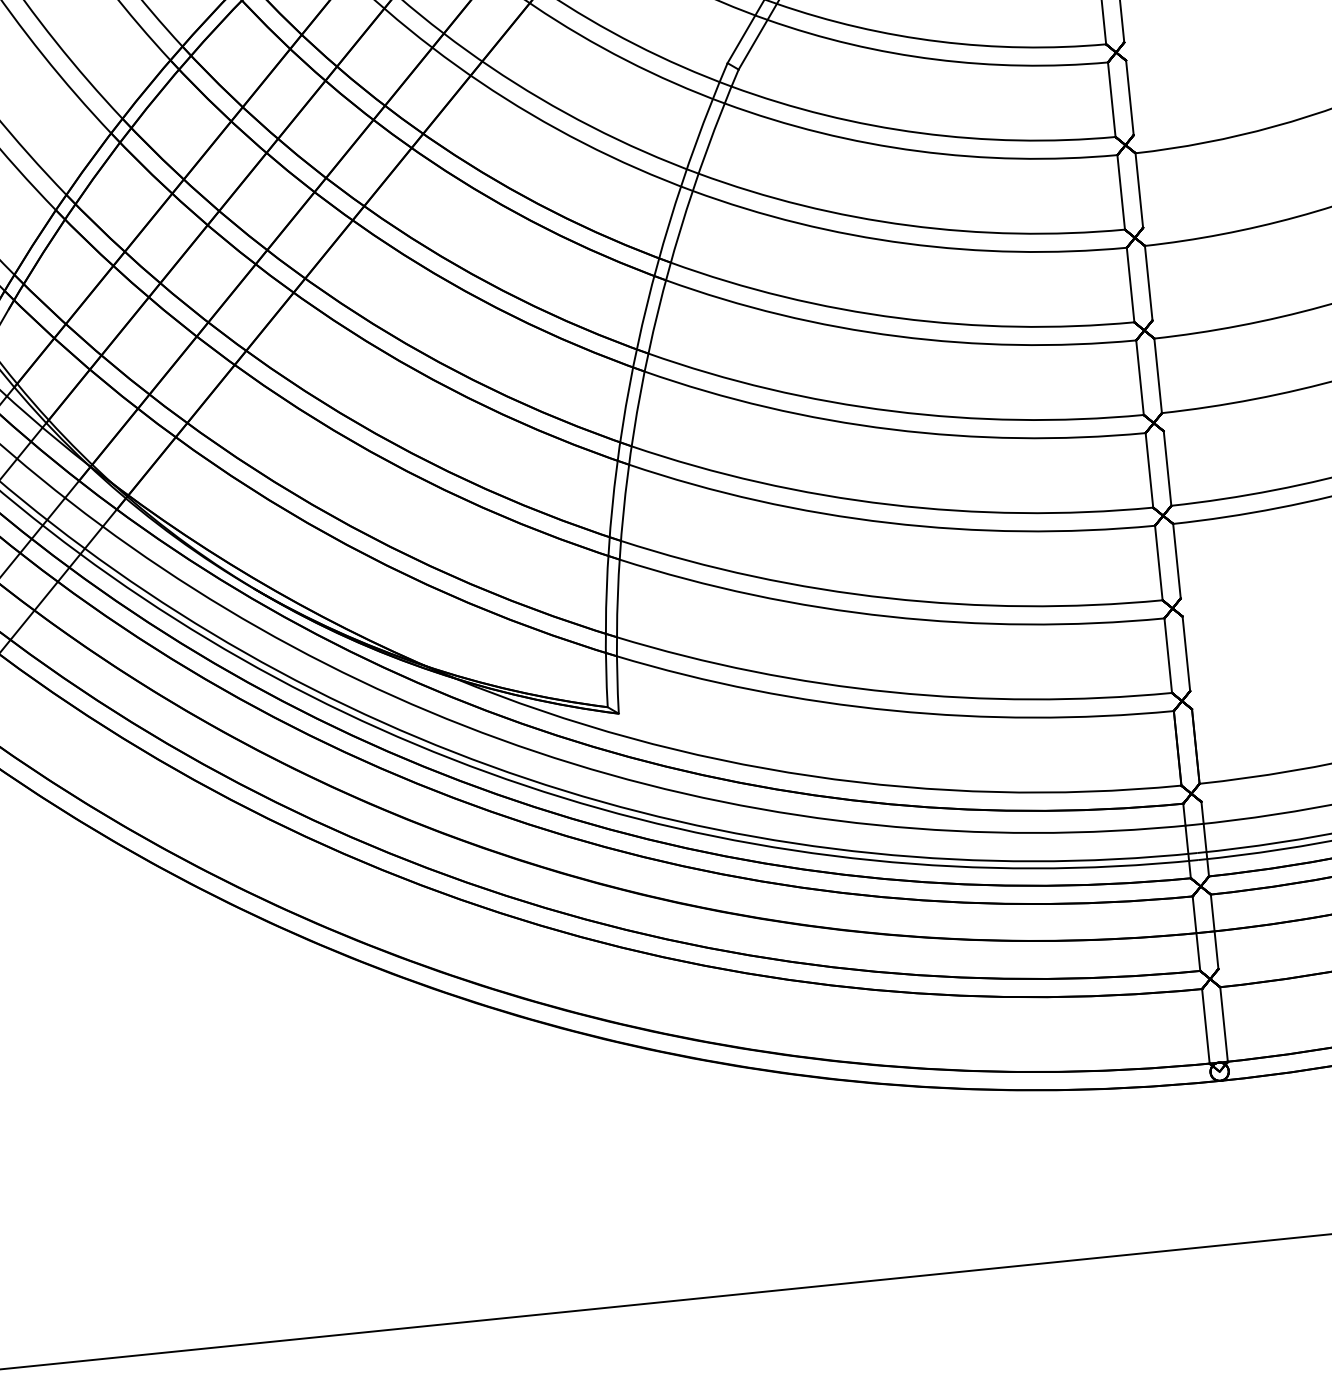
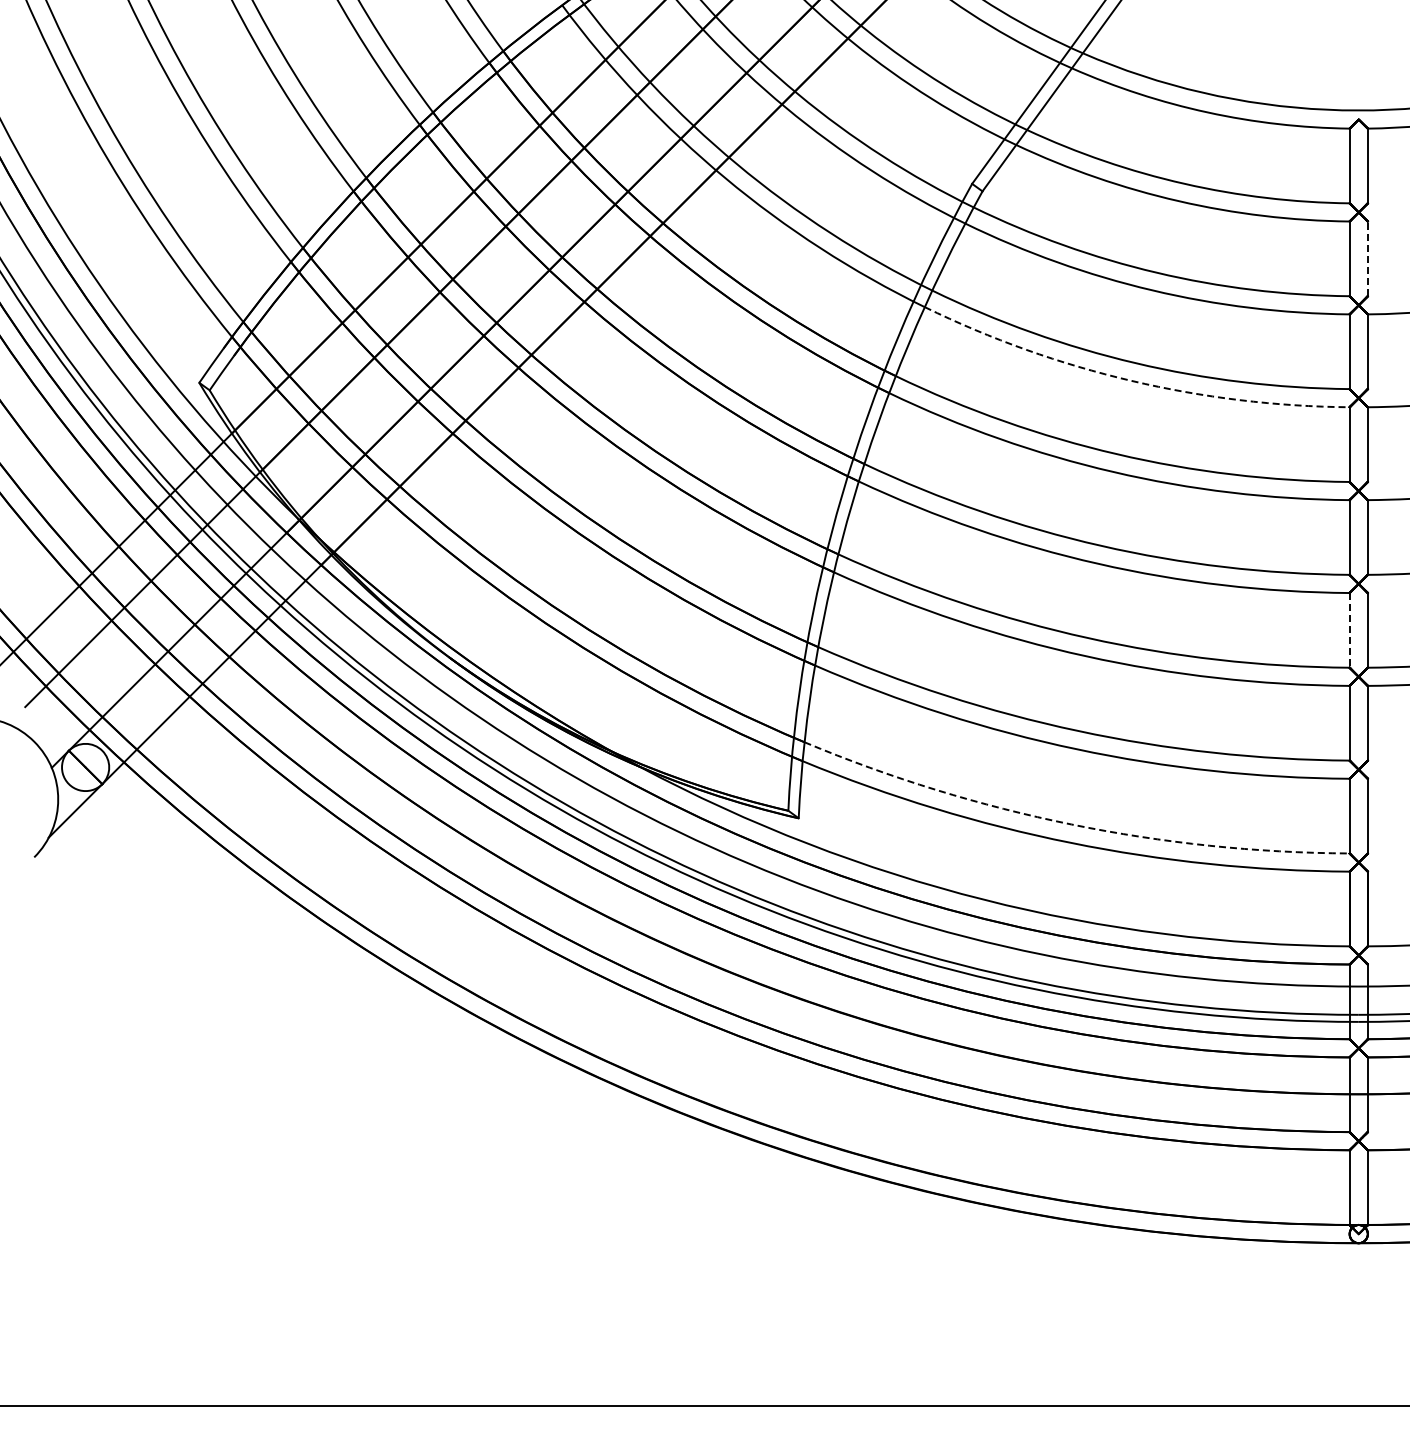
line: (1129, 97) -> (1367, 258), solid -> dashed
arc: (906, 243) -> (1131, 380), solid -> dashed
line: (1149, 470) -> (1349, 630), solid -> dashed
arc: (891, 692) -> (1071, 824), solid -> dashed

